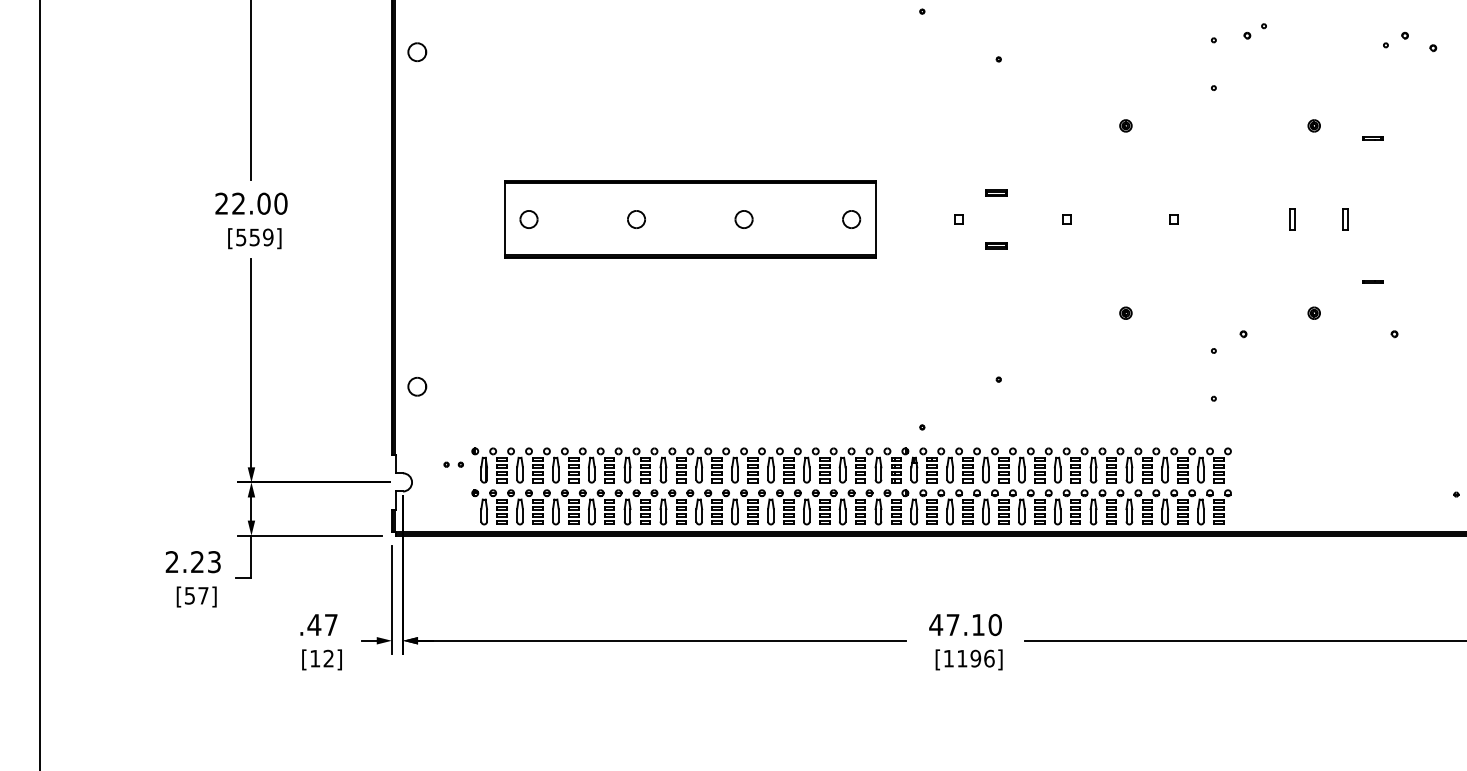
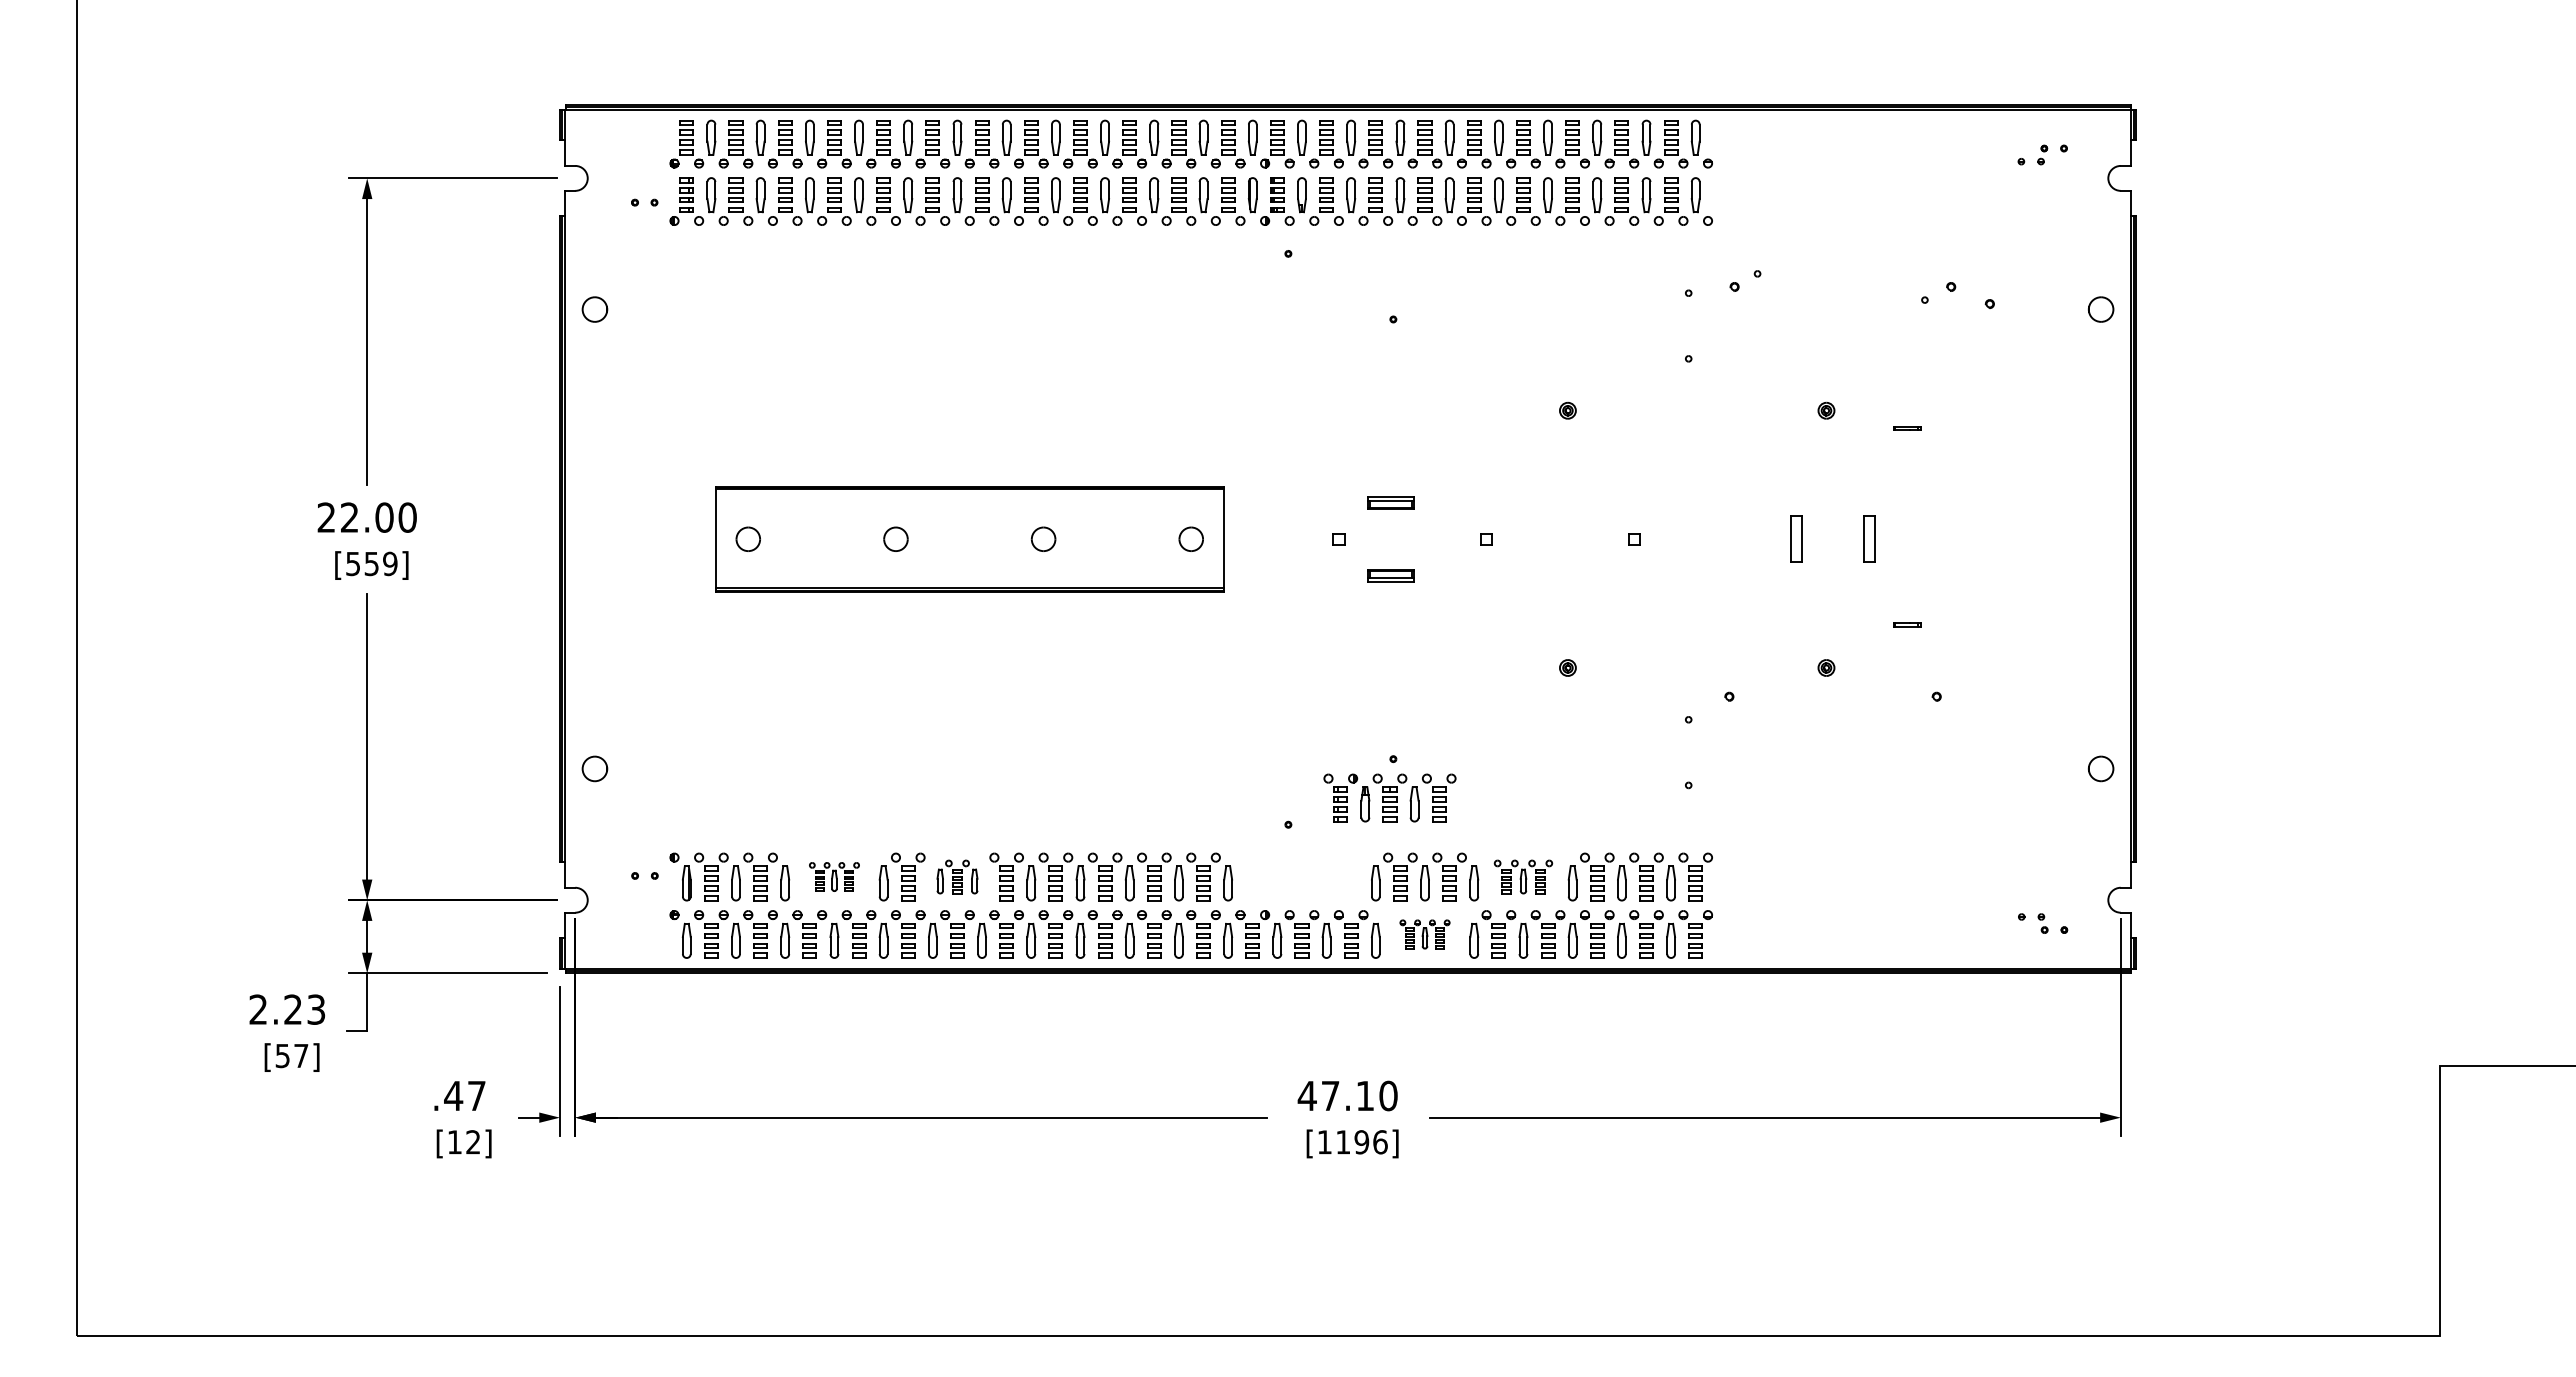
part: (996, 192) -> (1390, 502), size x1.6
part: (1292, 219) -> (1796, 539), size x1.6
part: (1345, 219) -> (1869, 539), size x1.6
part: (996, 245) -> (1390, 575), size x1.6
part: (591, 465) -> (834, 876), size x0.6
part: (681, 465) -> (957, 876), size x0.7
part: (931, 465) -> (1389, 797), moved
part: (1093, 465) -> (1523, 876), size x0.7
part: (1021, 507) -> (1424, 934), size x0.6

